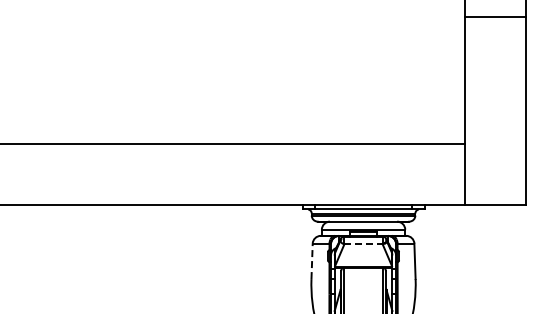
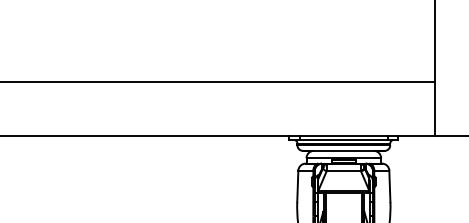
line: (364, 244) -> (344, 171), dashed -> solid
line: (312, 261) -> (298, 186), dashed -> solid

